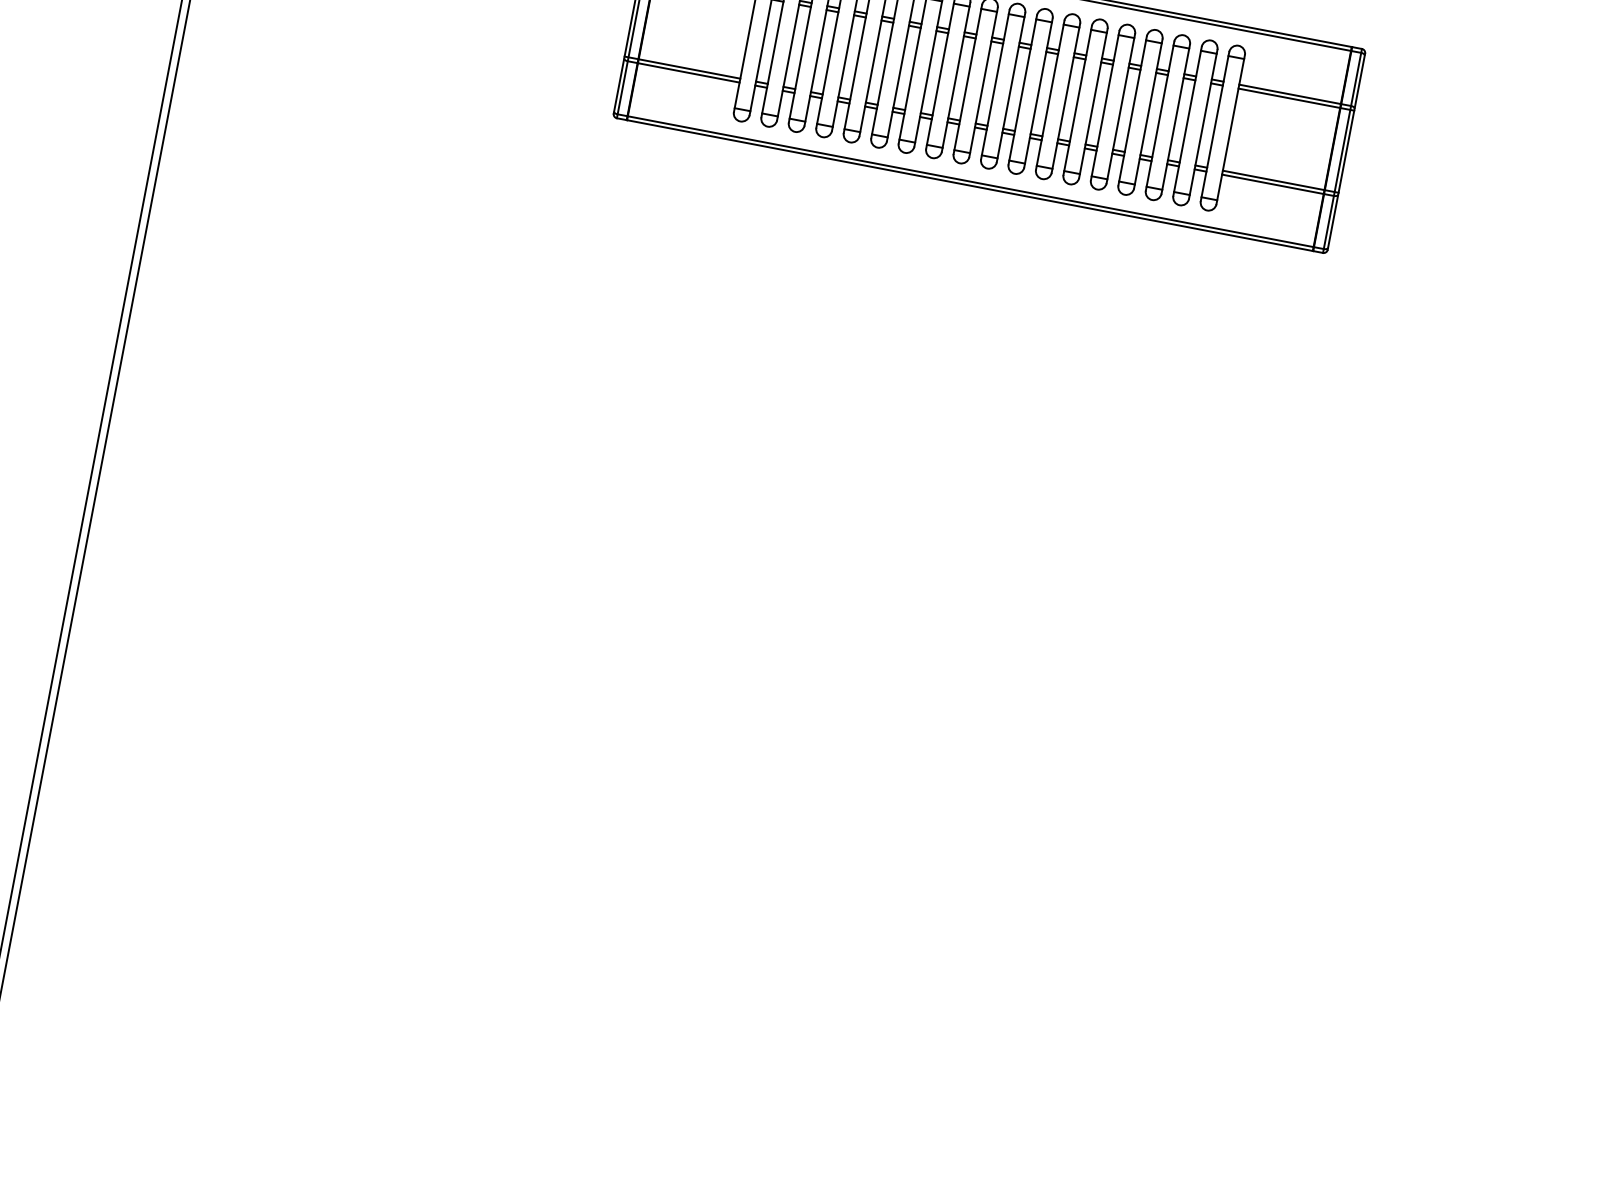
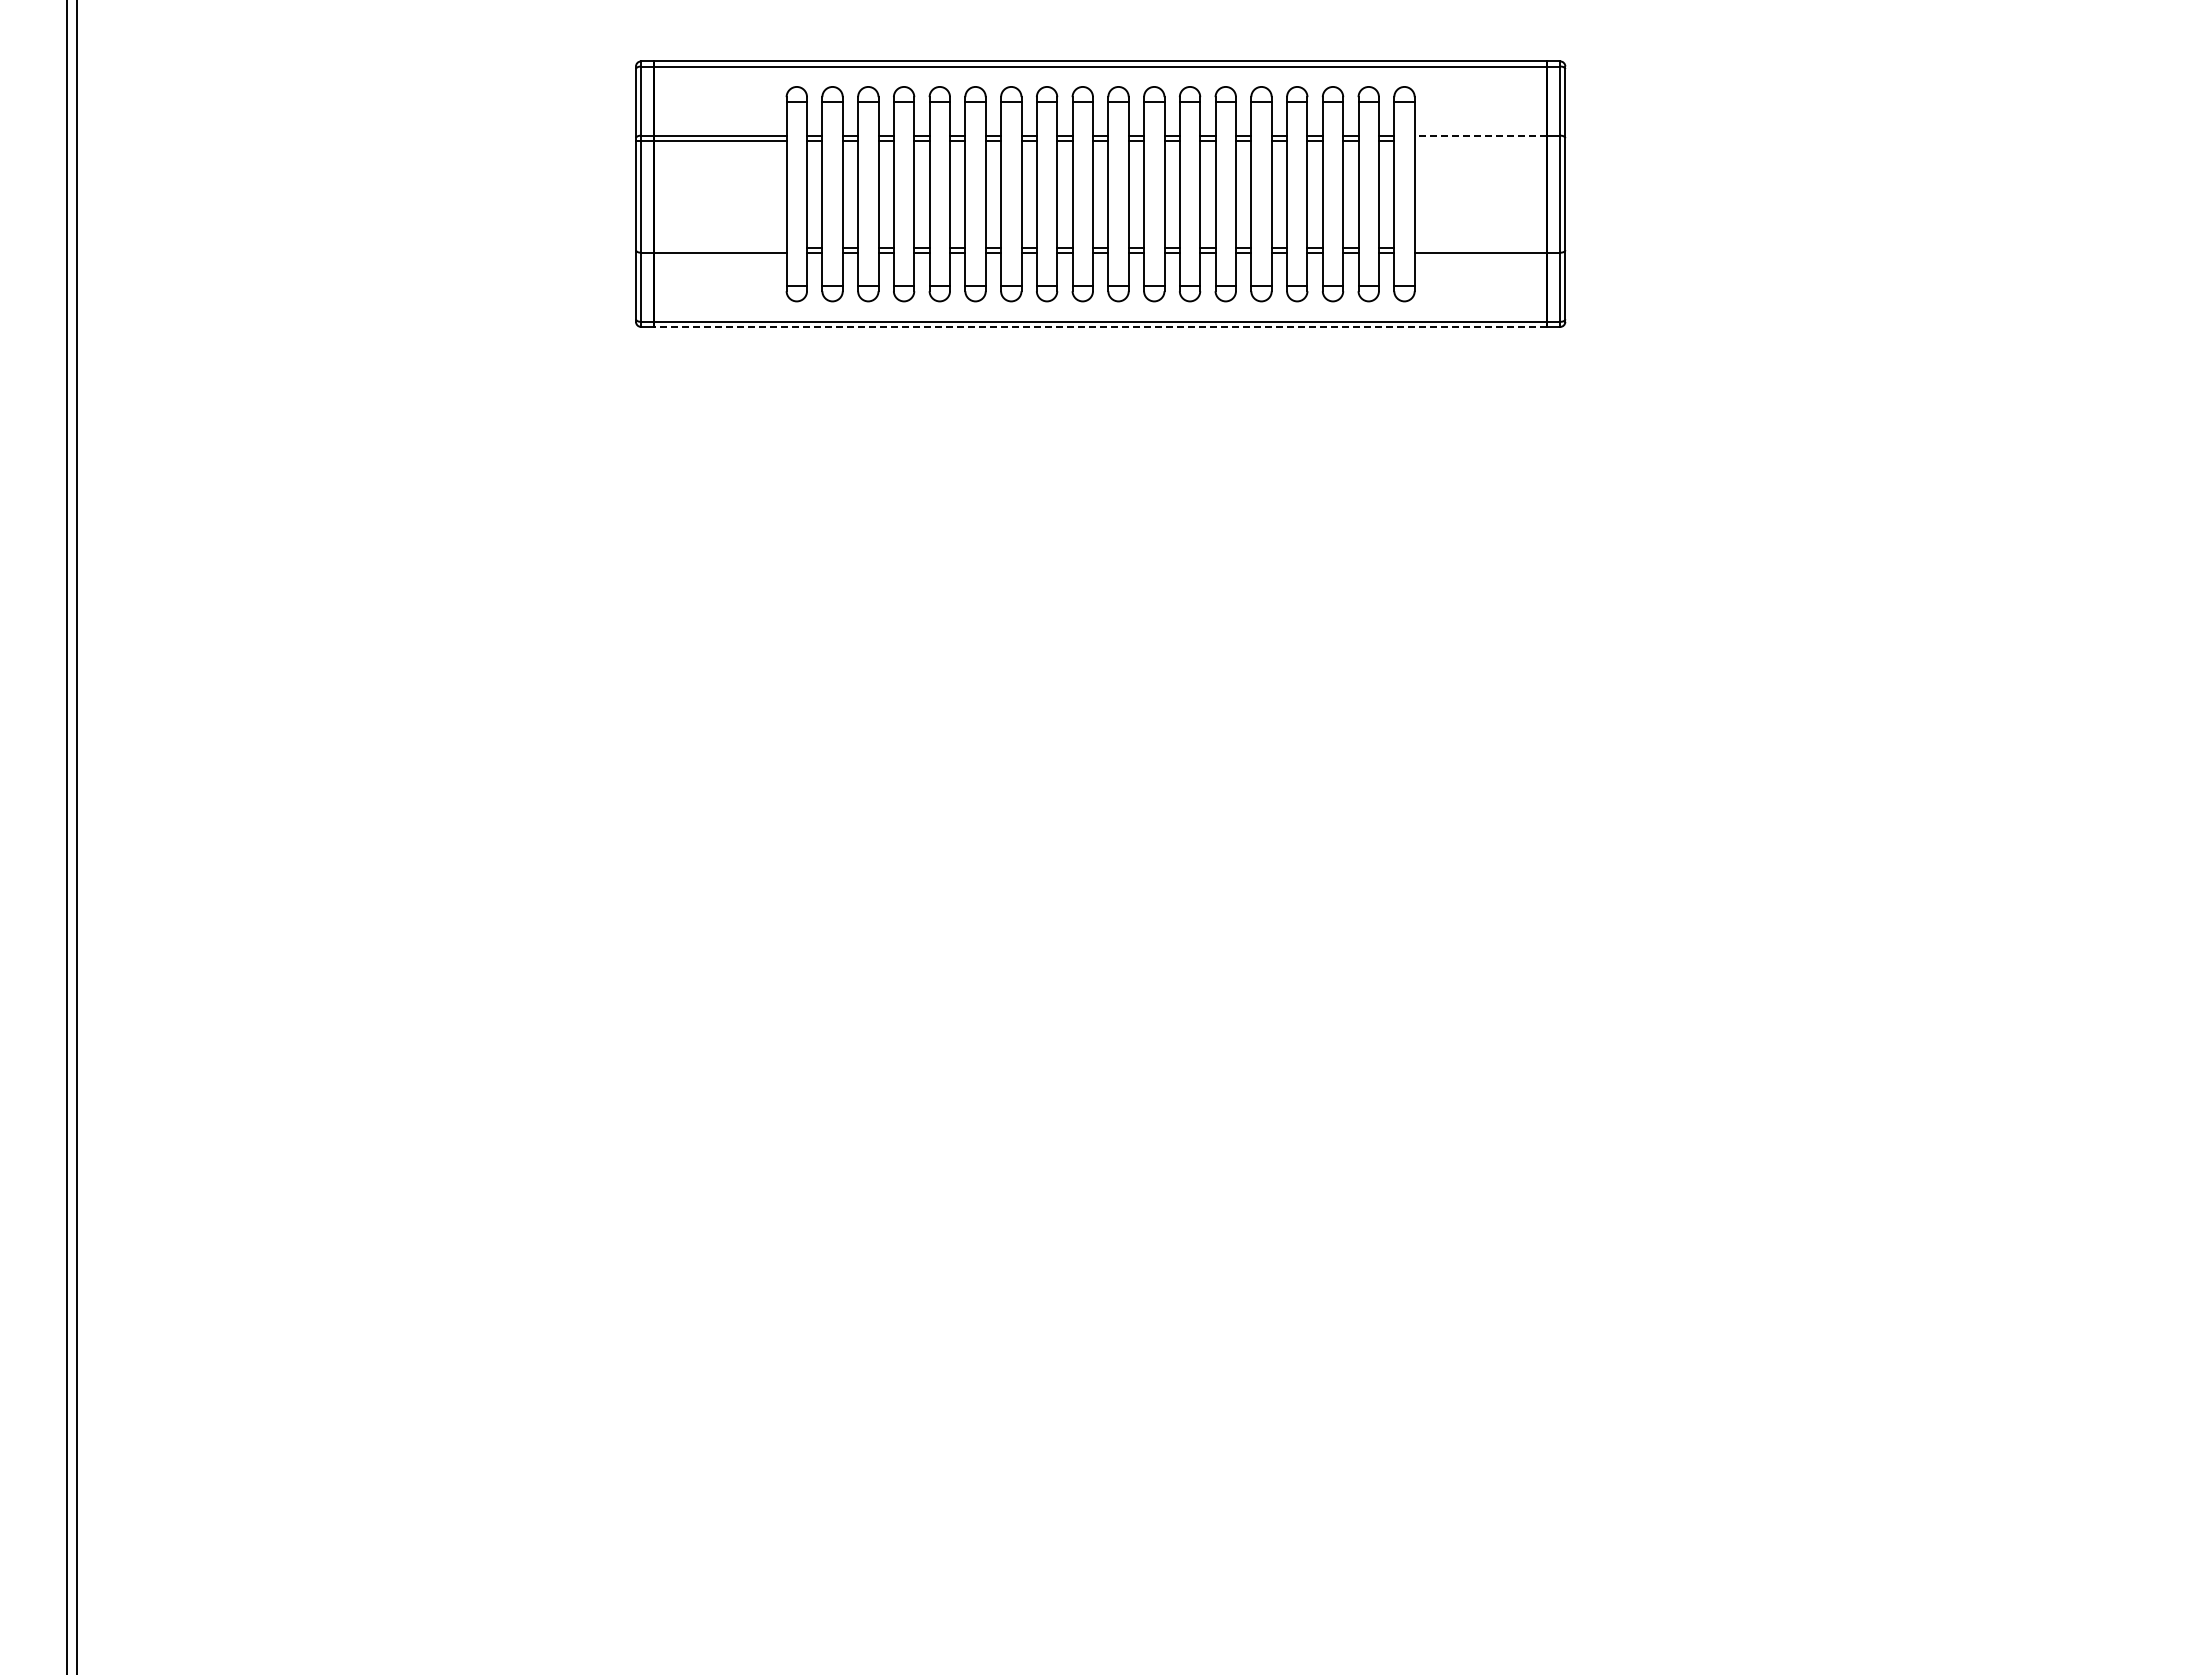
line: (681, 67) -> (710, 247), removed
line: (1289, 94) -> (1480, 135), solid -> dashed
line: (1296, 99) -> (1489, 140), removed
line: (1280, 181) -> (1489, 247), removed
line: (969, 185) -> (1100, 326), solid -> dashed

